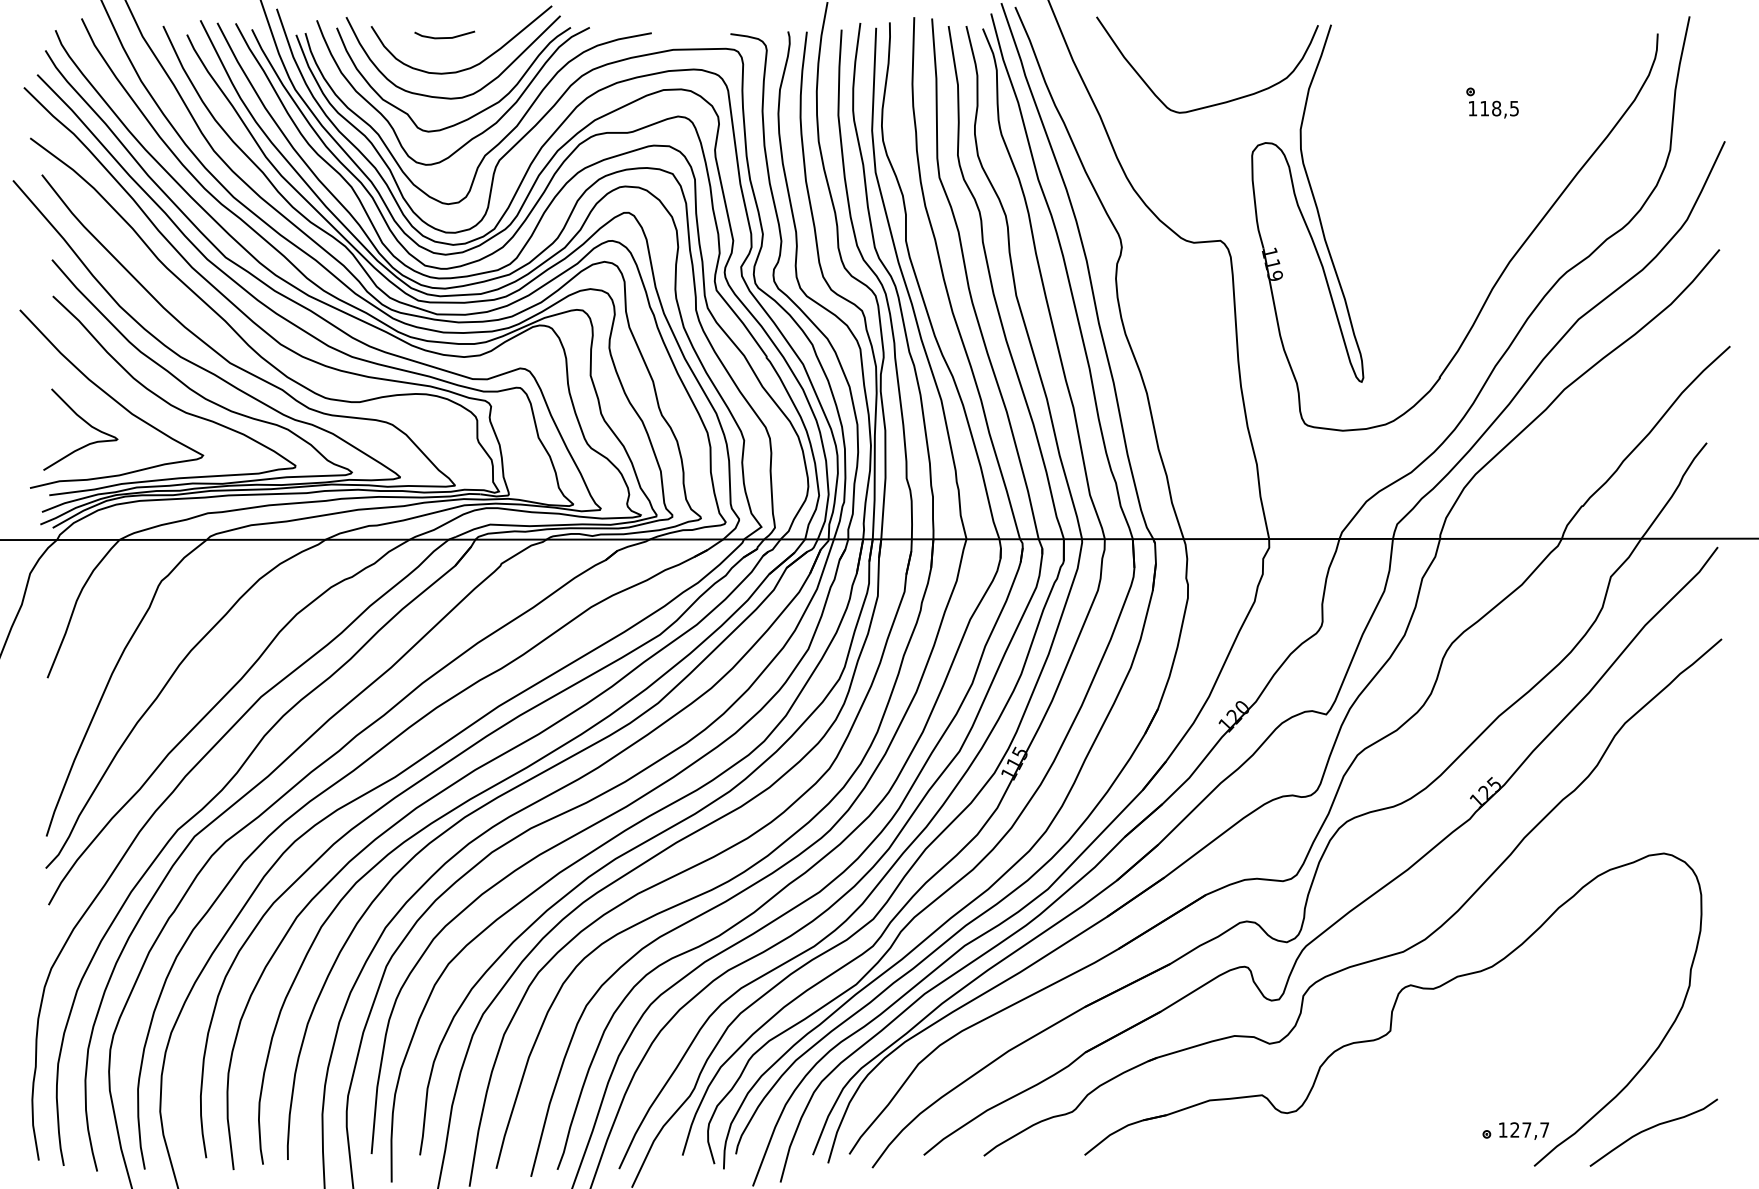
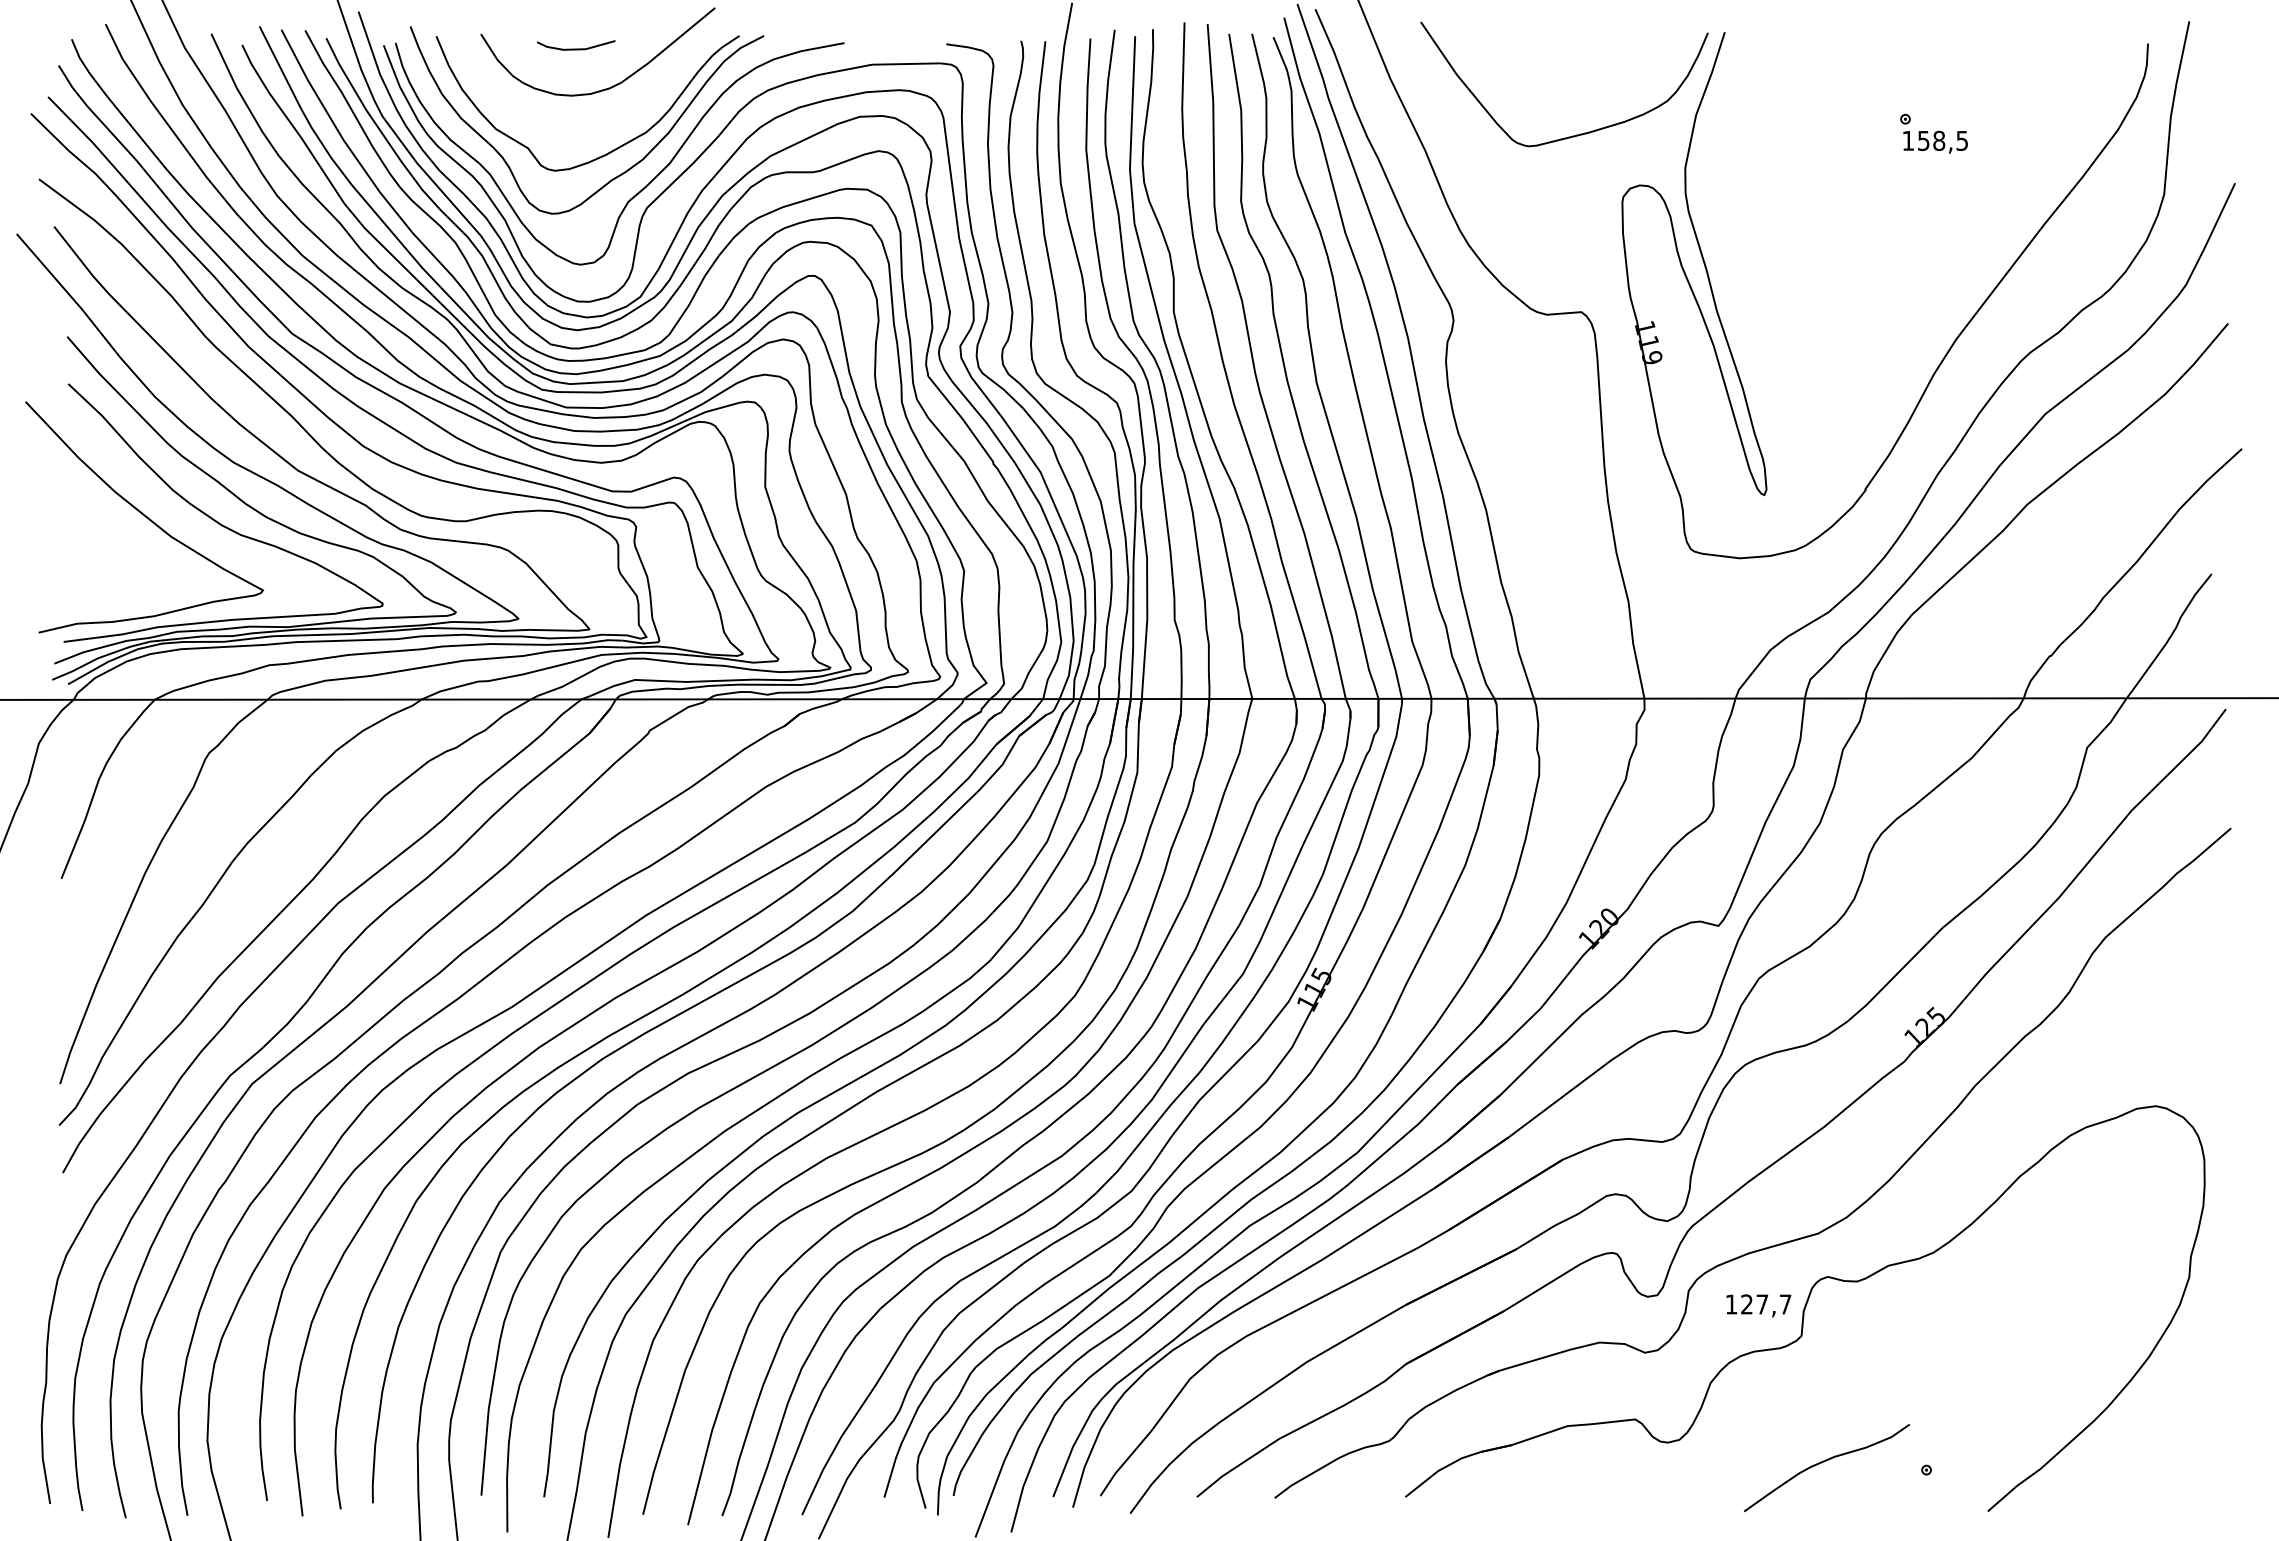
curve: (466, 95) -> (604, 123), removed
text: (1484, 109) -> (1923, 141), 118,5 -> 158,5
curve: (86, 423) -> (111, 548), removed
curve: (1651, 1128) -> (1824, 1462), moved
text: (1523, 1130) -> (1758, 1305), moved

